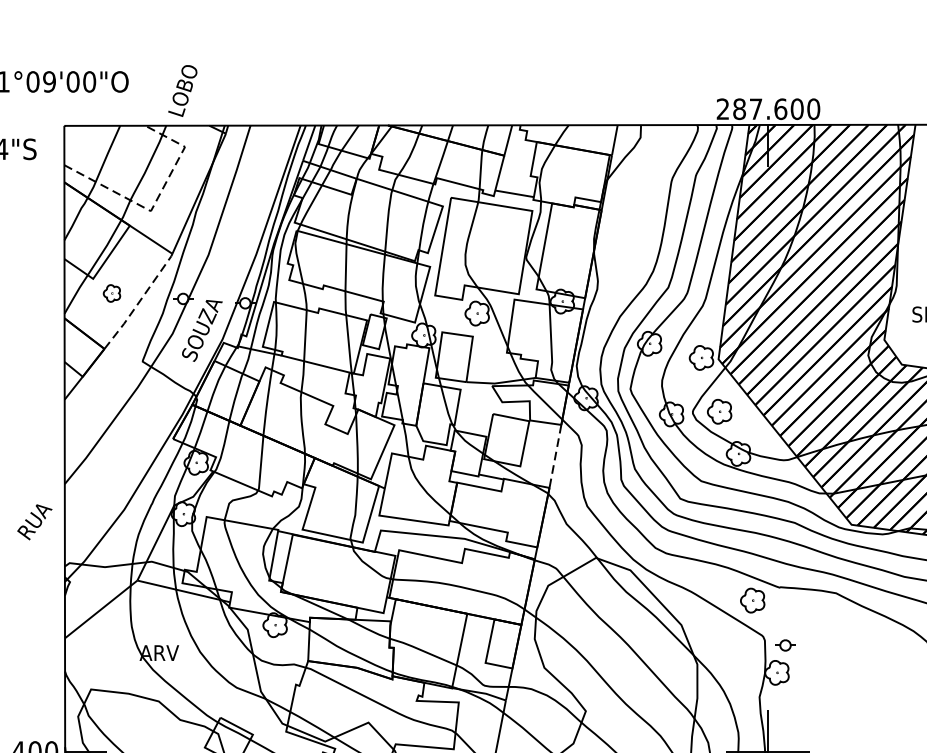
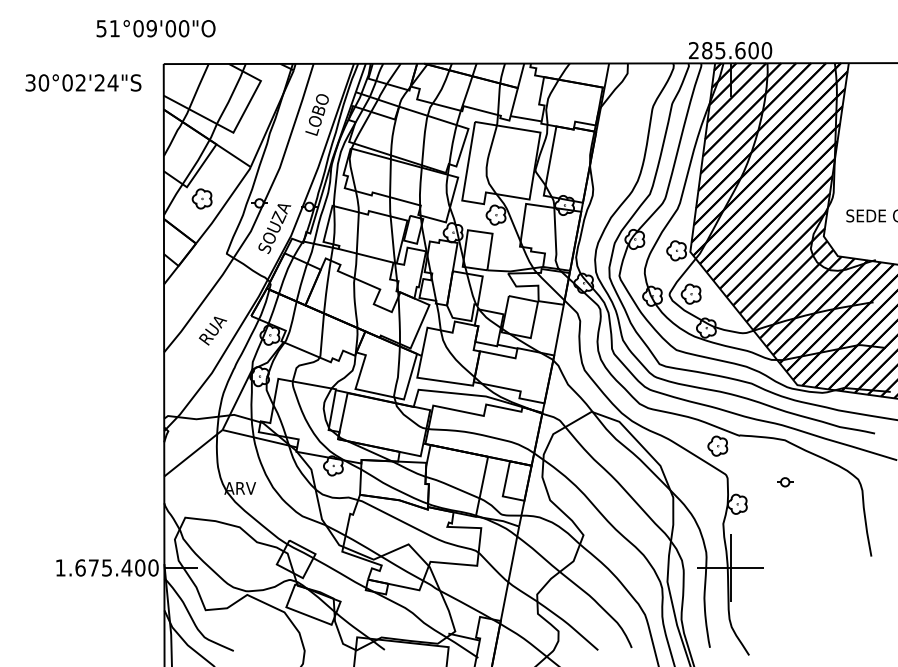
text: (182, 90) -> (316, 114), moved
text: (756, 109) -> (720, 50), 287.600 -> 285.600
line: (155, 200) -> (237, 124), dashed -> solid
part: (111, 292) -> (201, 198), size x1.43
line: (139, 301) -> (224, 205), dashed -> solid
line: (556, 456) -> (559, 330), dashed -> solid
text: (34, 521) -> (212, 330), moved
part: (785, 645) -> (785, 482), moved

